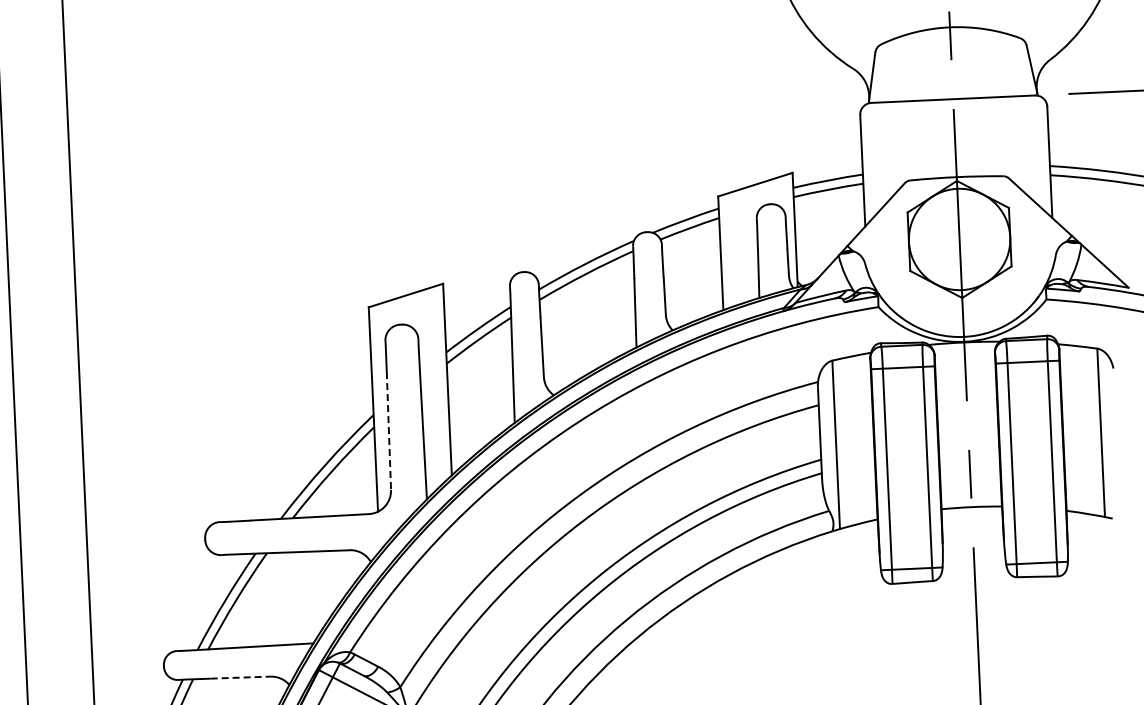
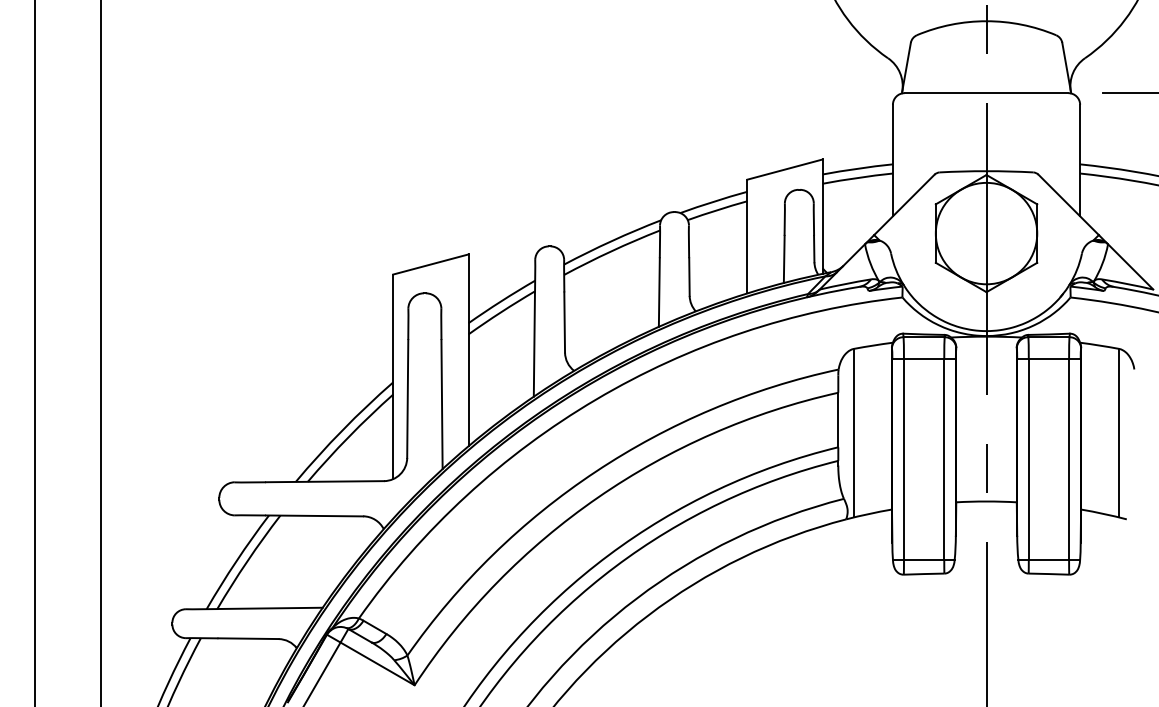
line: (388, 431) -> (407, 399), dashed -> solid
line: (241, 677) -> (249, 638), dashed -> solid

